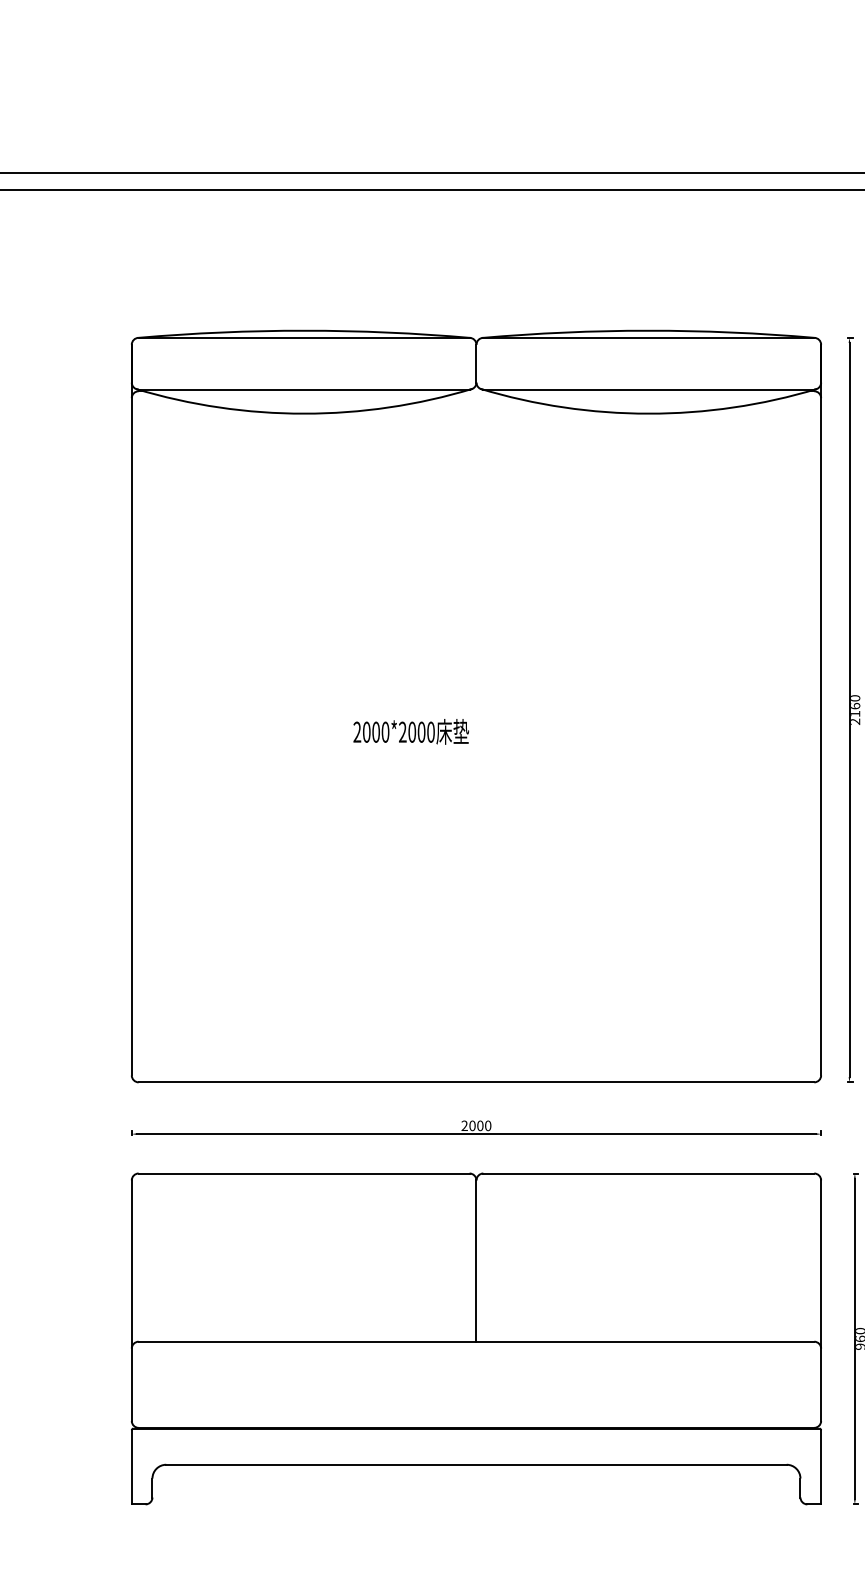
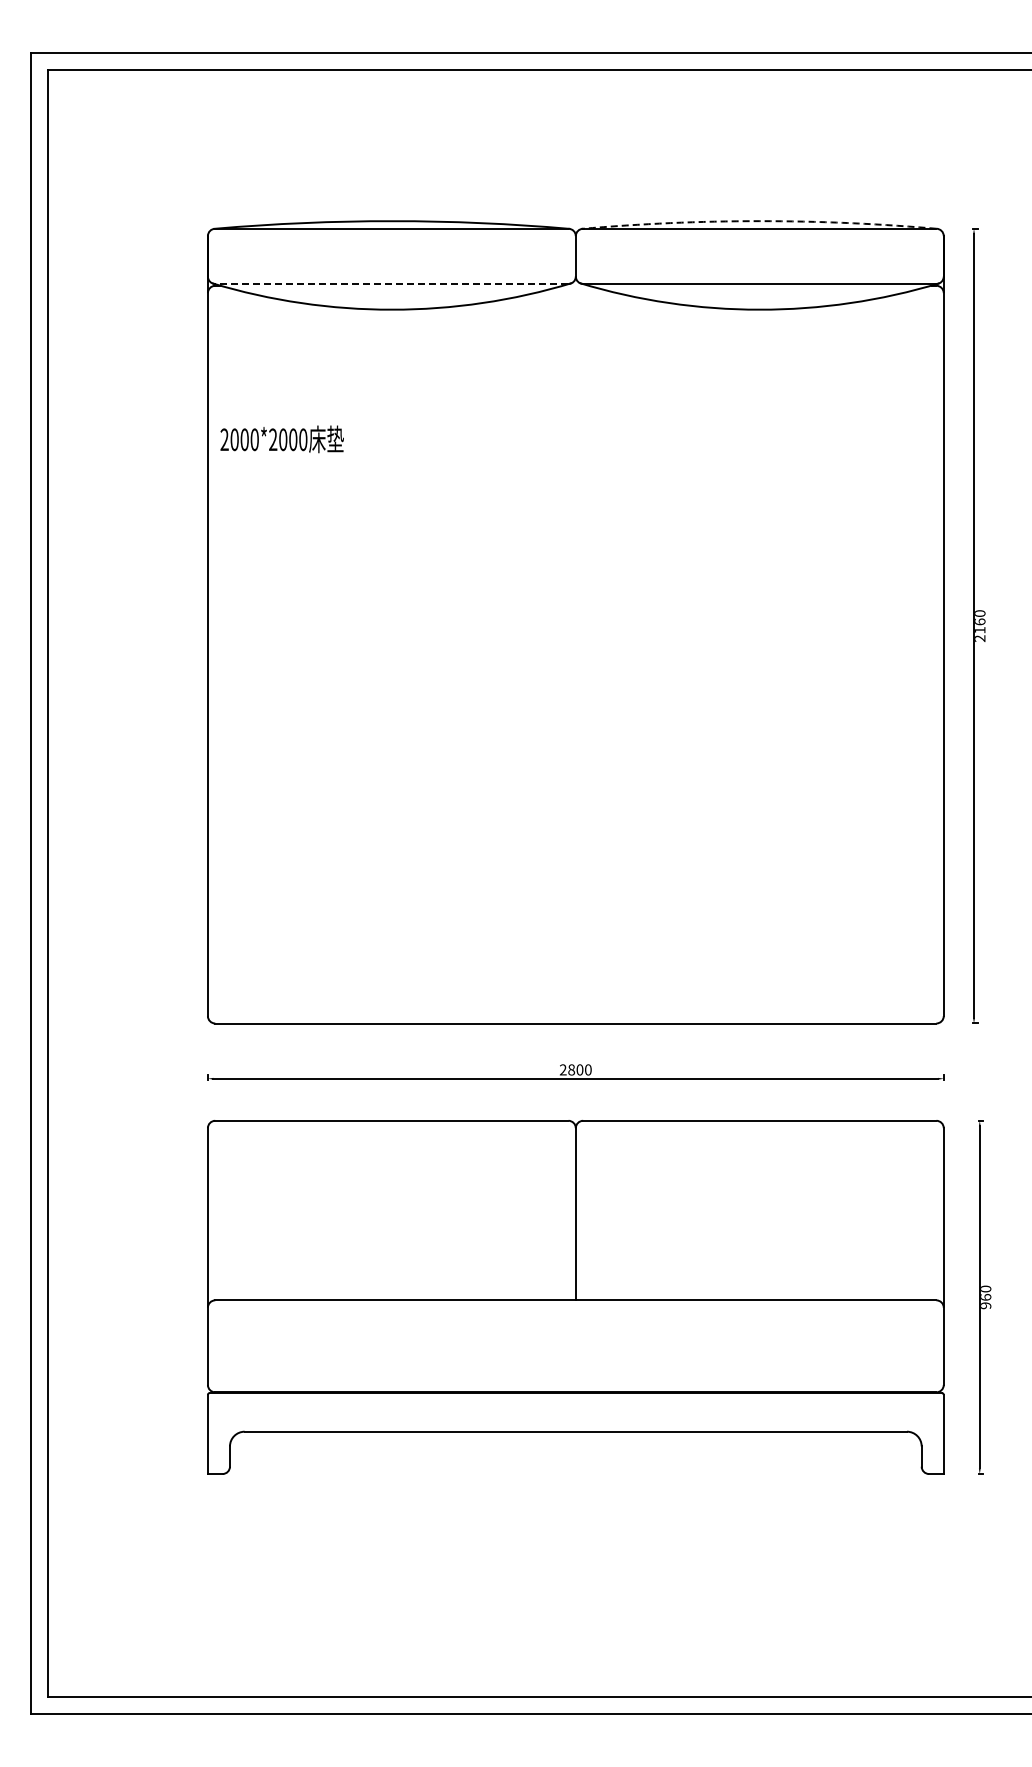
arc: (648, 331) -> (759, 221), solid -> dashed
line: (303, 389) -> (391, 283), solid -> dashed
text: (410, 731) -> (281, 439), moved
text: (472, 1125) -> (571, 1069), 2000 -> 2800

